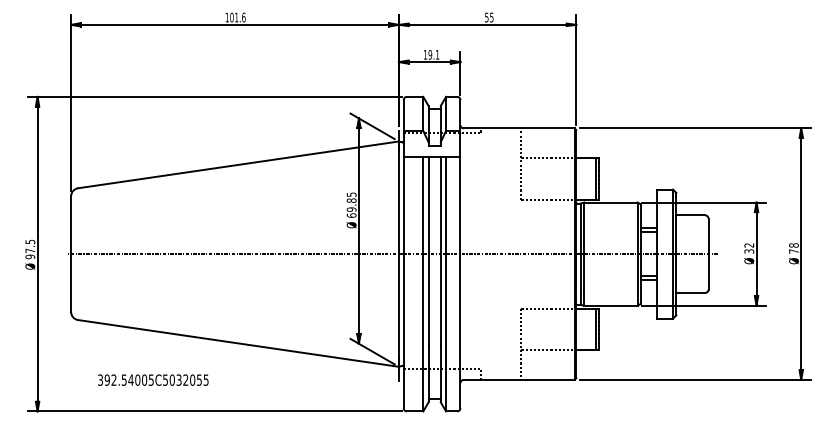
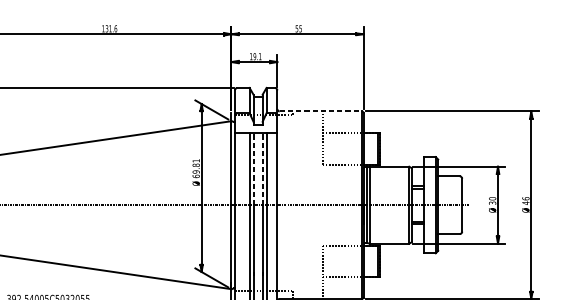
text: (231, 17) -> (106, 28), 101.6 -> 131.6
line: (519, 128) -> (321, 111), solid -> dashed
text: (351, 194) -> (196, 160), 69.85 -> 69.81
line: (428, 205) -> (253, 168), solid -> dashed
line: (440, 205) -> (262, 168), solid -> dashed
text: (749, 245) -> (492, 198), 32 -> 30
text: (793, 248) -> (525, 200), 78 -> 46

